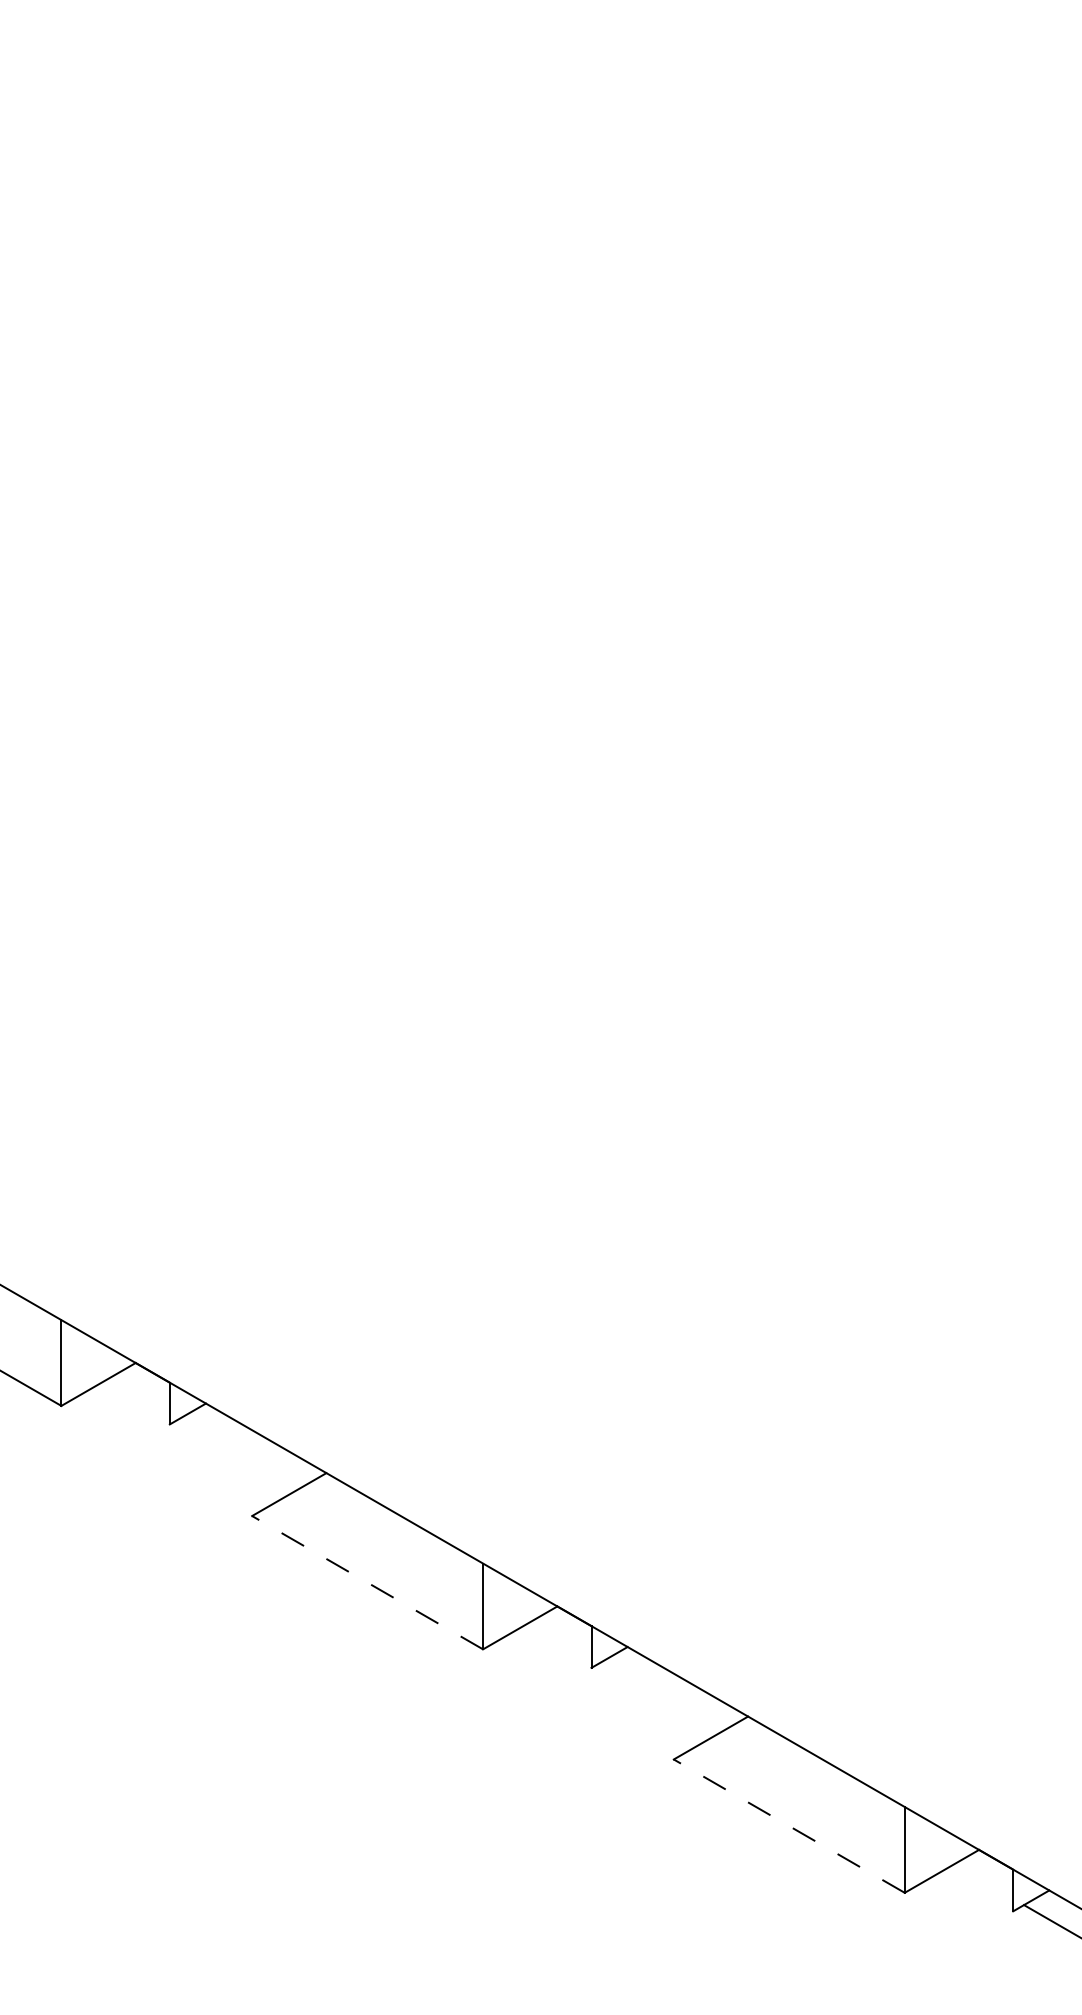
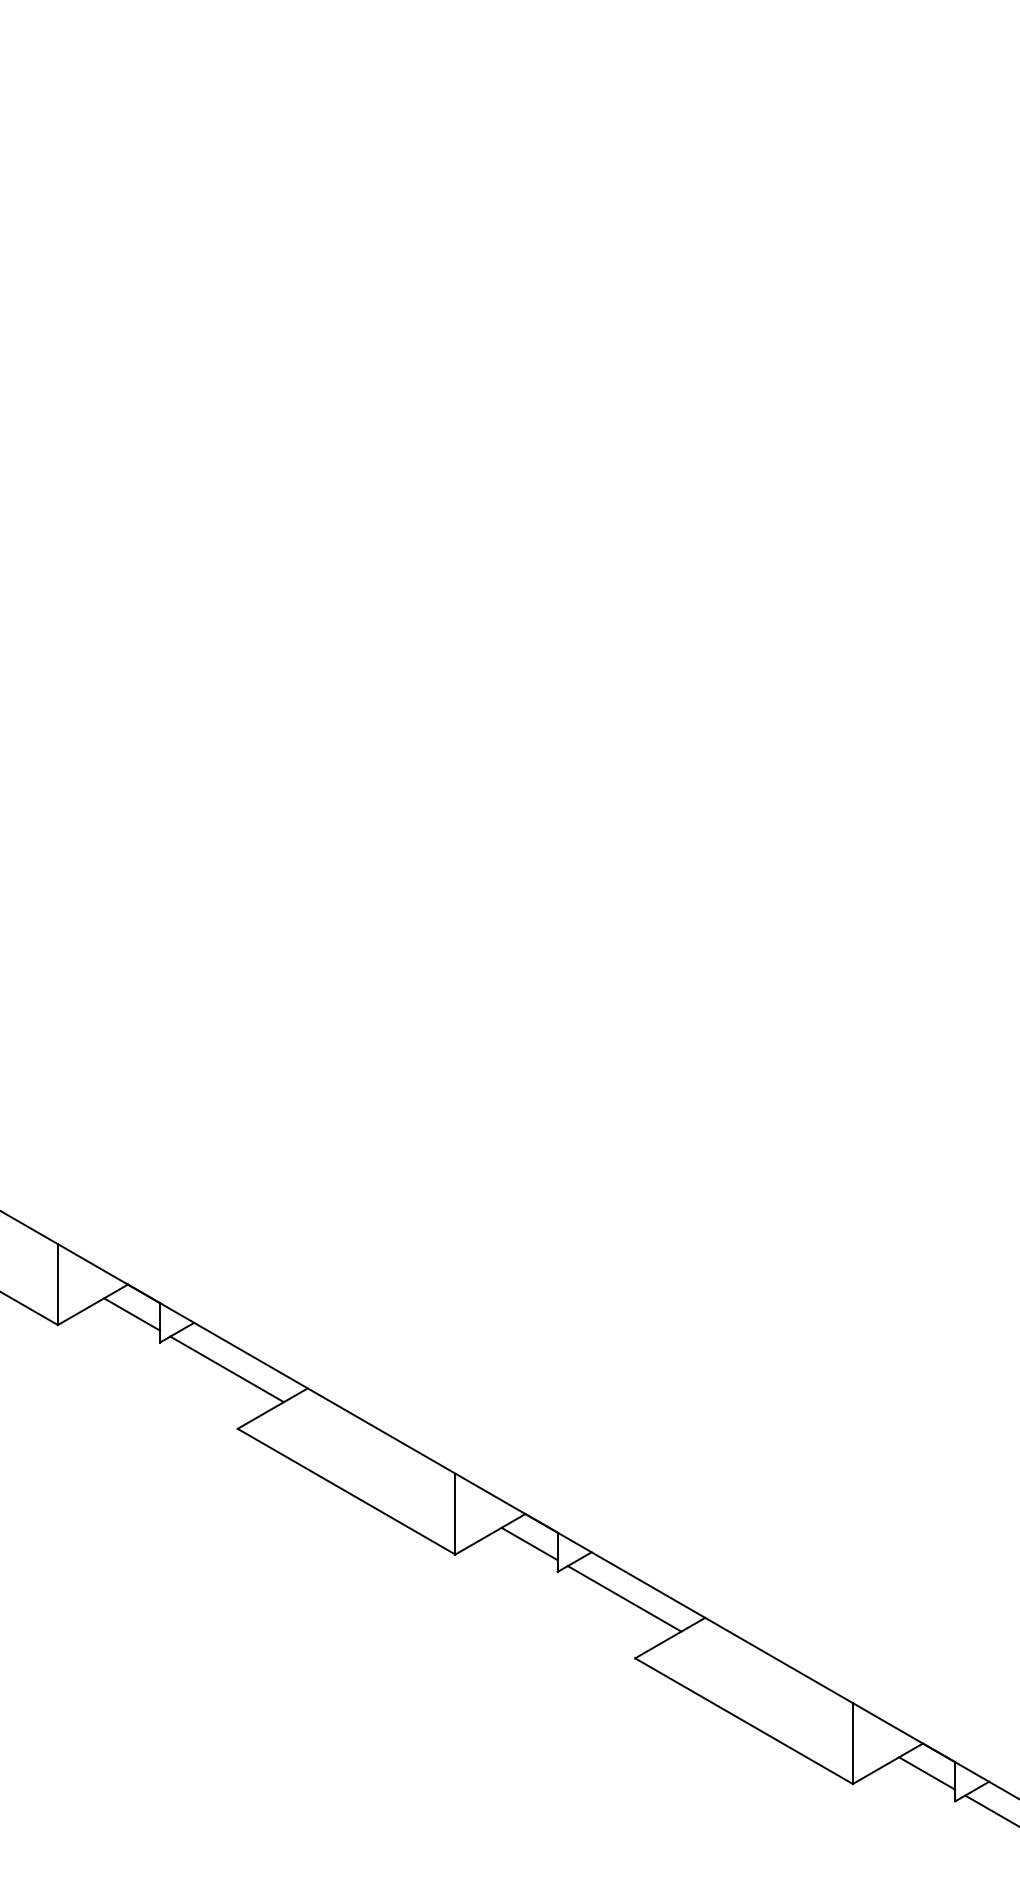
line: (139, 1394) -> (131, 1314), added
line: (240, 1452) -> (226, 1368), added
line: (367, 1582) -> (346, 1491), dashed -> solid
line: (561, 1638) -> (529, 1544), added
line: (662, 1696) -> (624, 1598), added
line: (788, 1825) -> (743, 1720), dashed -> solid
line: (983, 1881) -> (927, 1773), added

